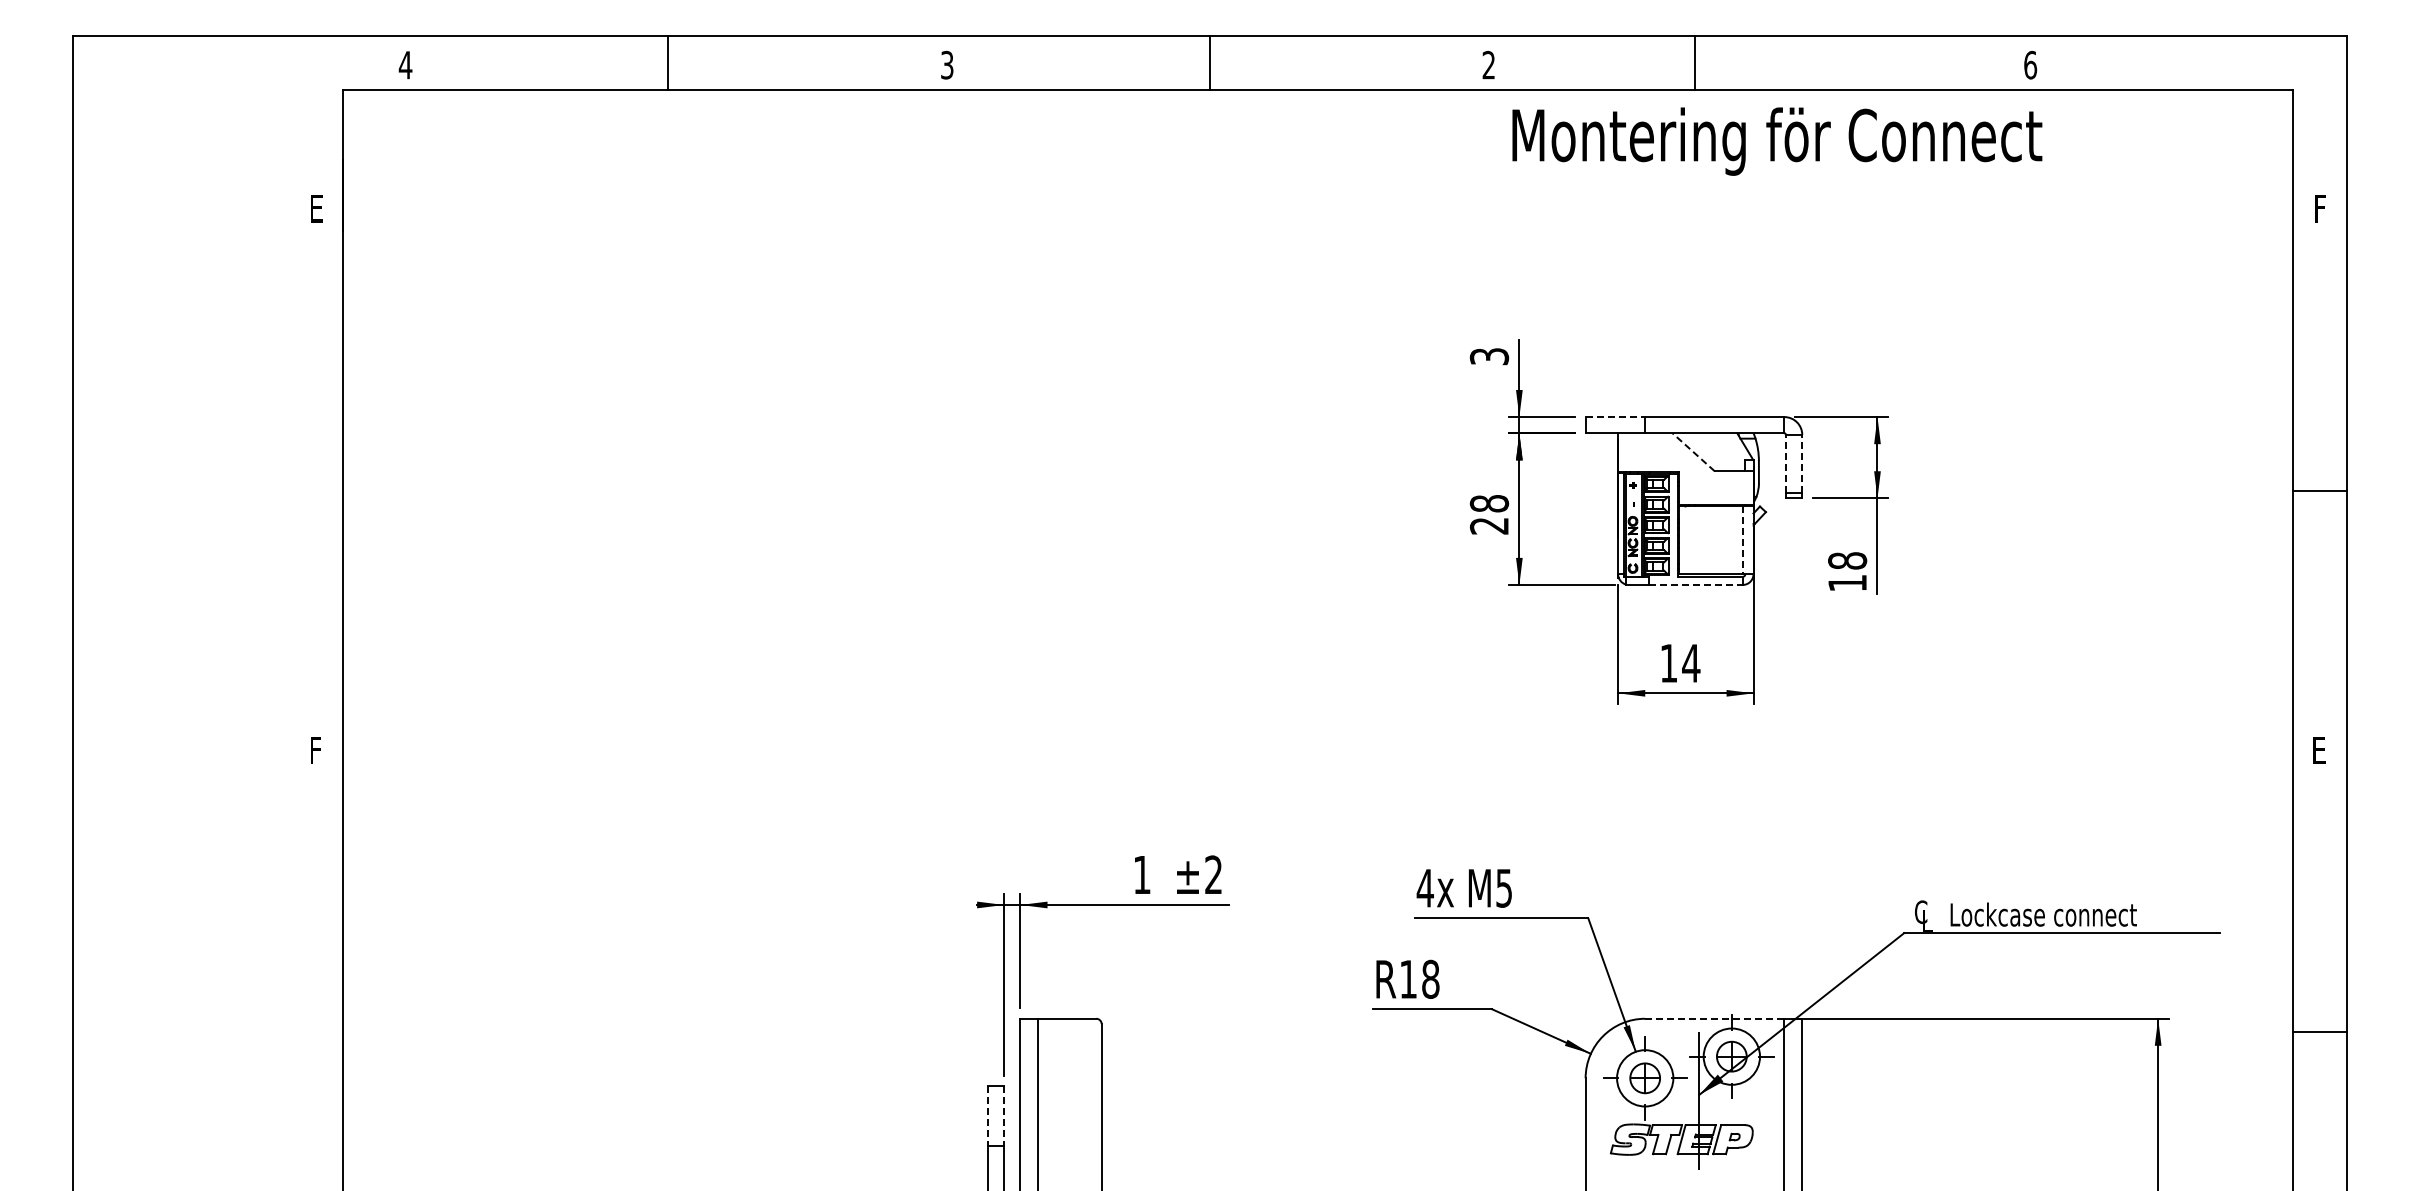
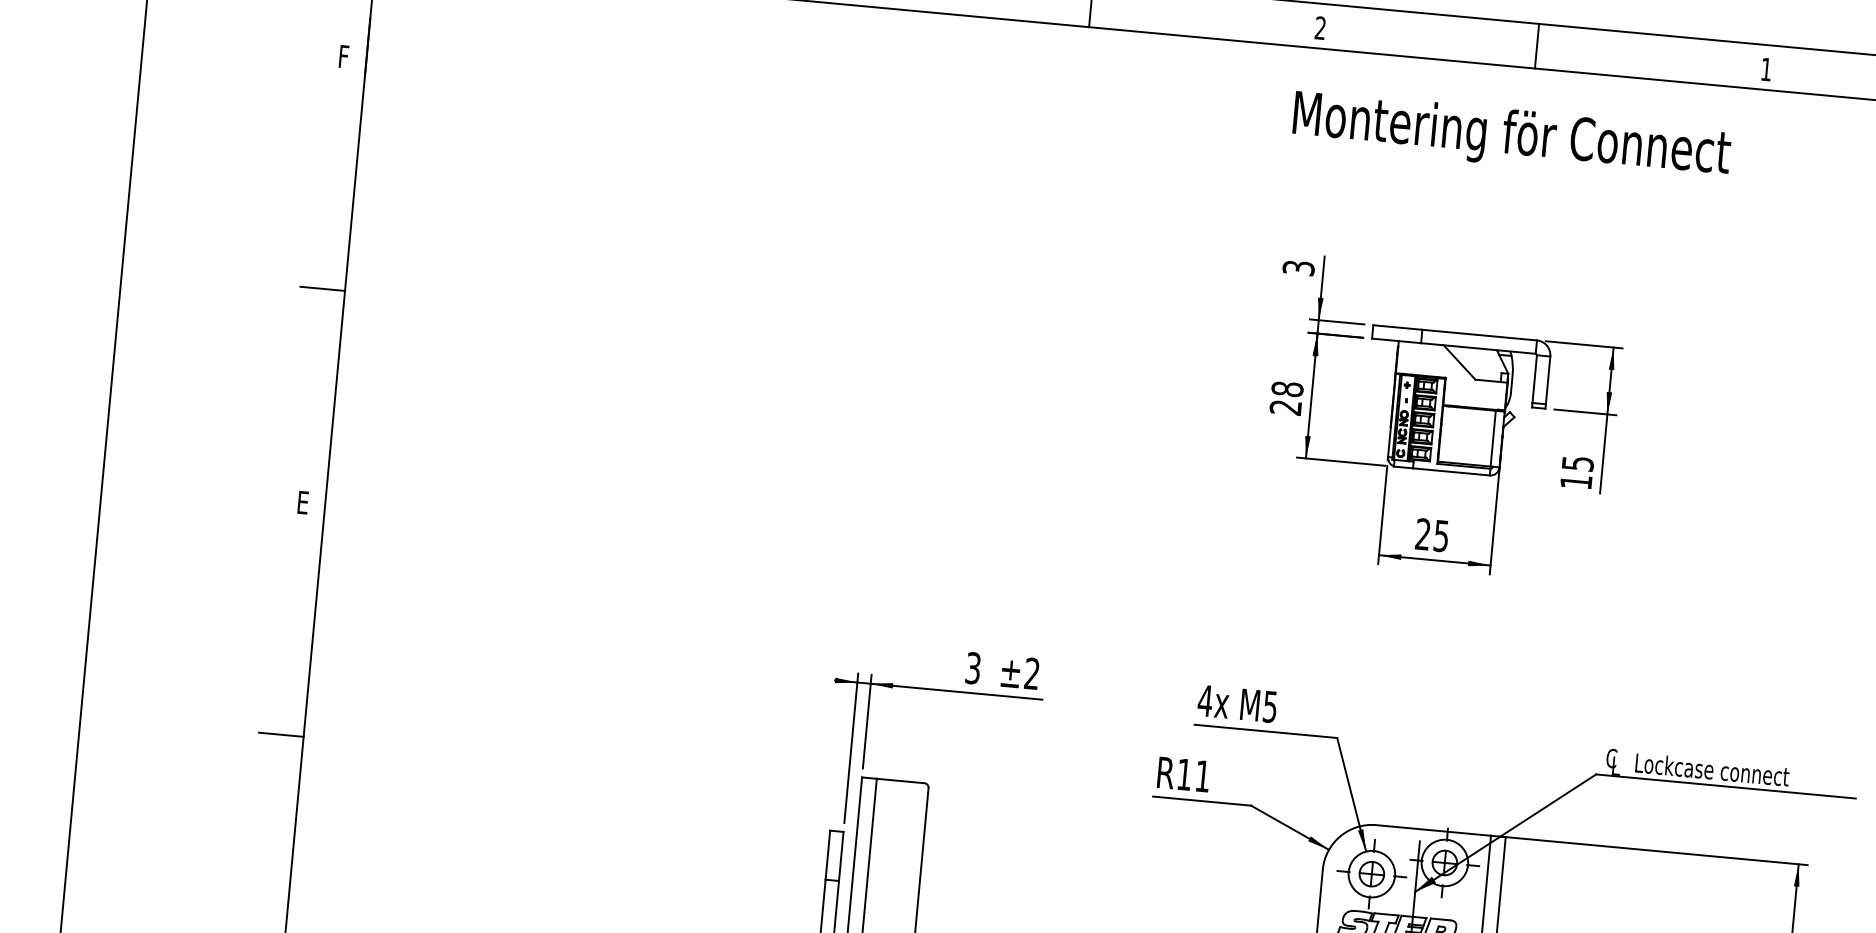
line: (1694, 62) -> (1536, 46), moved
text: (2030, 64) -> (1766, 68), 6 -> 1
text: (1777, 141) -> (1511, 137), moved
text: (317, 208) -> (345, 56), E -> F
line: (1615, 417) -> (1397, 327), dashed -> solid
line: (1693, 451) -> (1459, 361), dashed -> solid
line: (1786, 463) -> (1535, 378), dashed -> solid
line: (1802, 463) -> (1548, 380), dashed -> solid
line: (316, 490) -> (322, 288), added
line: (1742, 540) -> (1493, 438), dashed -> solid
text: (1847, 560) -> (1577, 463), 18 -> 15
line: (1696, 584) -> (1451, 471), dashed -> solid
text: (1680, 662) -> (1432, 534), 14 -> 25
text: (317, 750) -> (303, 502), F -> E
text: (1141, 874) -> (972, 667), 1 -> 3
text: (1430, 978) -> (1202, 775), R18 -> R11
line: (1714, 1018) -> (1433, 830), dashed -> solid
line: (316, 1032) -> (281, 734), added
line: (987, 1116) -> (827, 855), dashed -> solid
line: (1004, 1116) -> (841, 856), dashed -> solid

